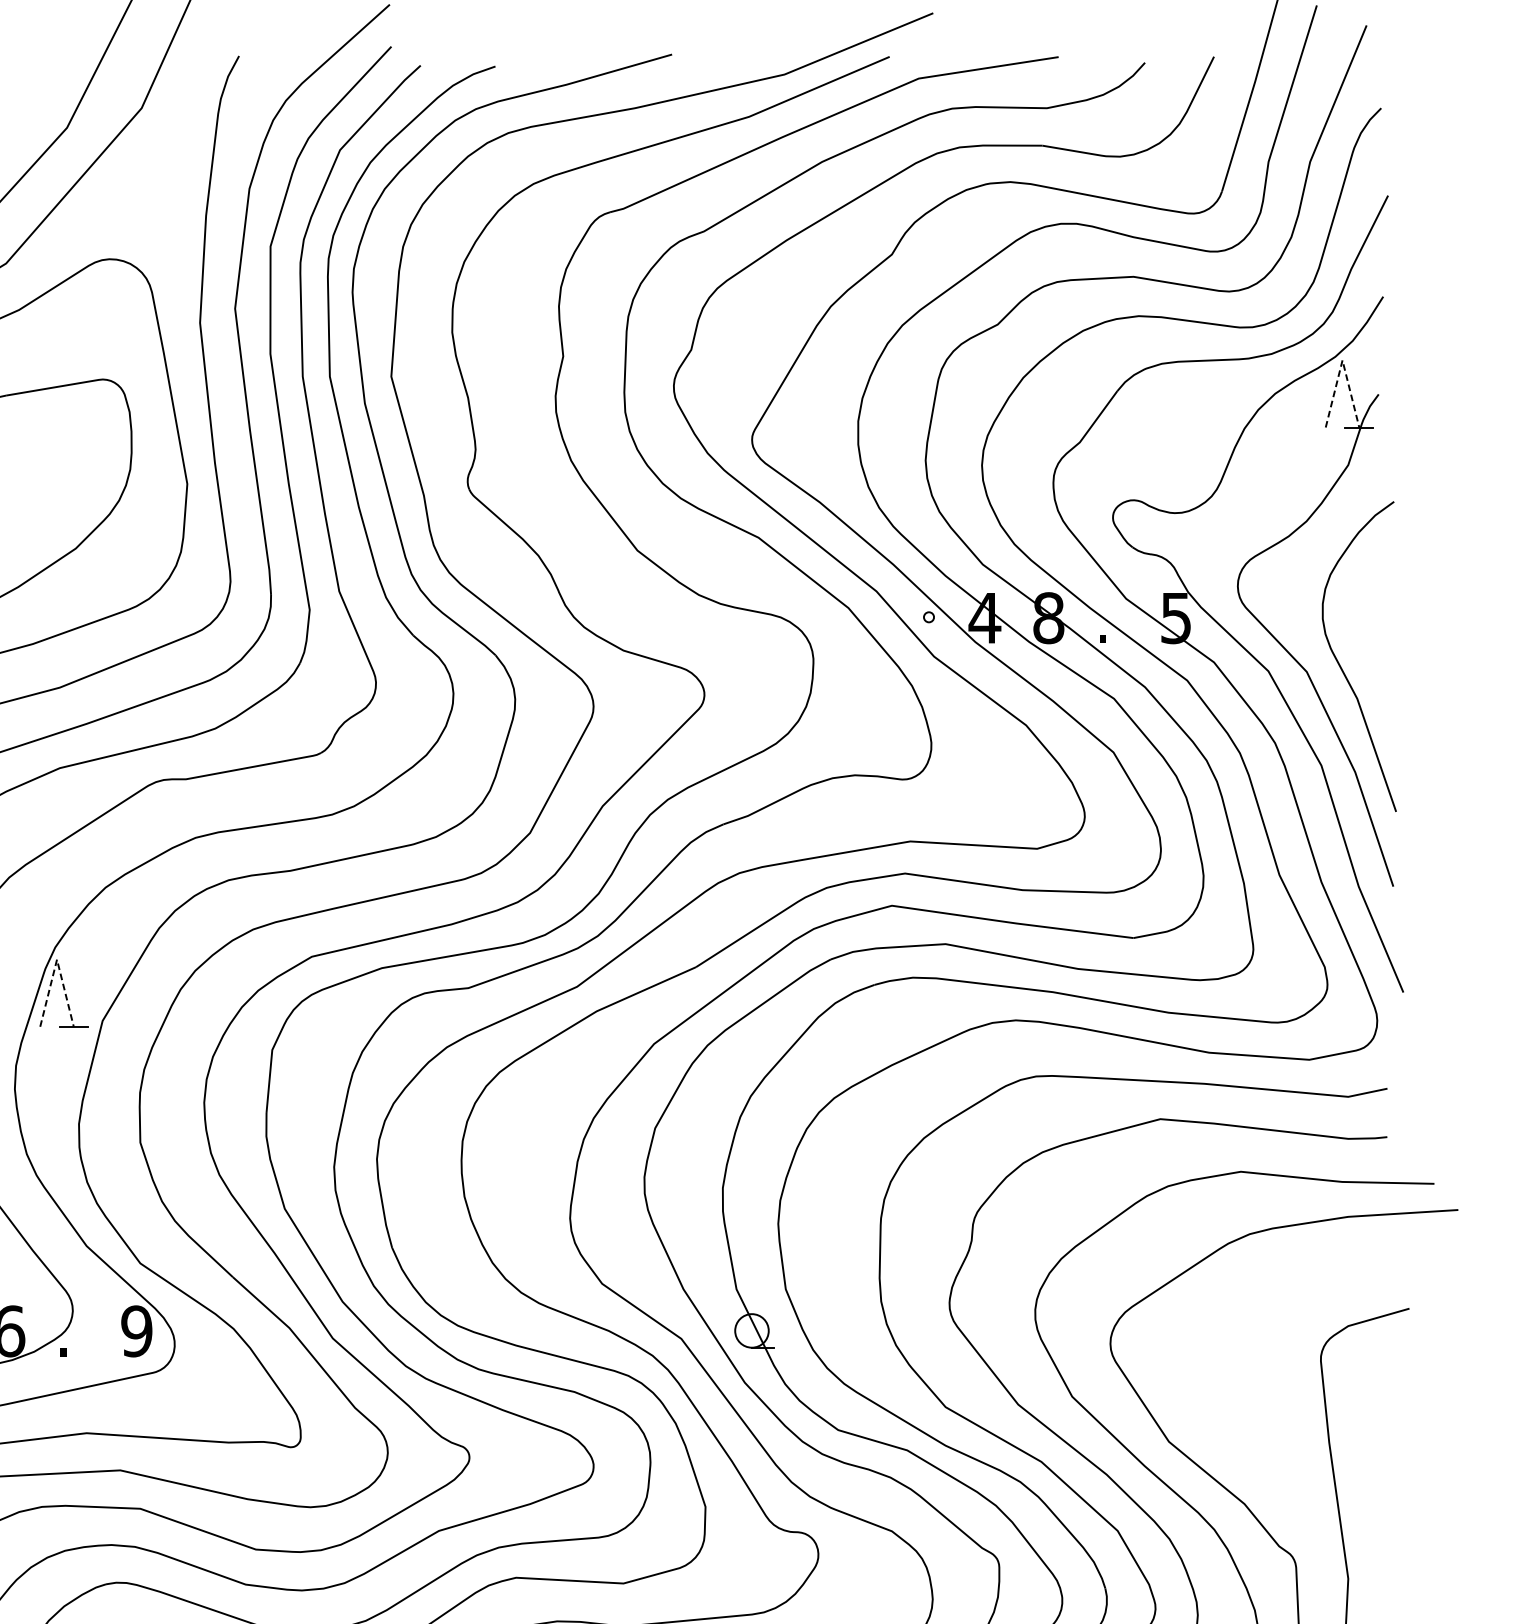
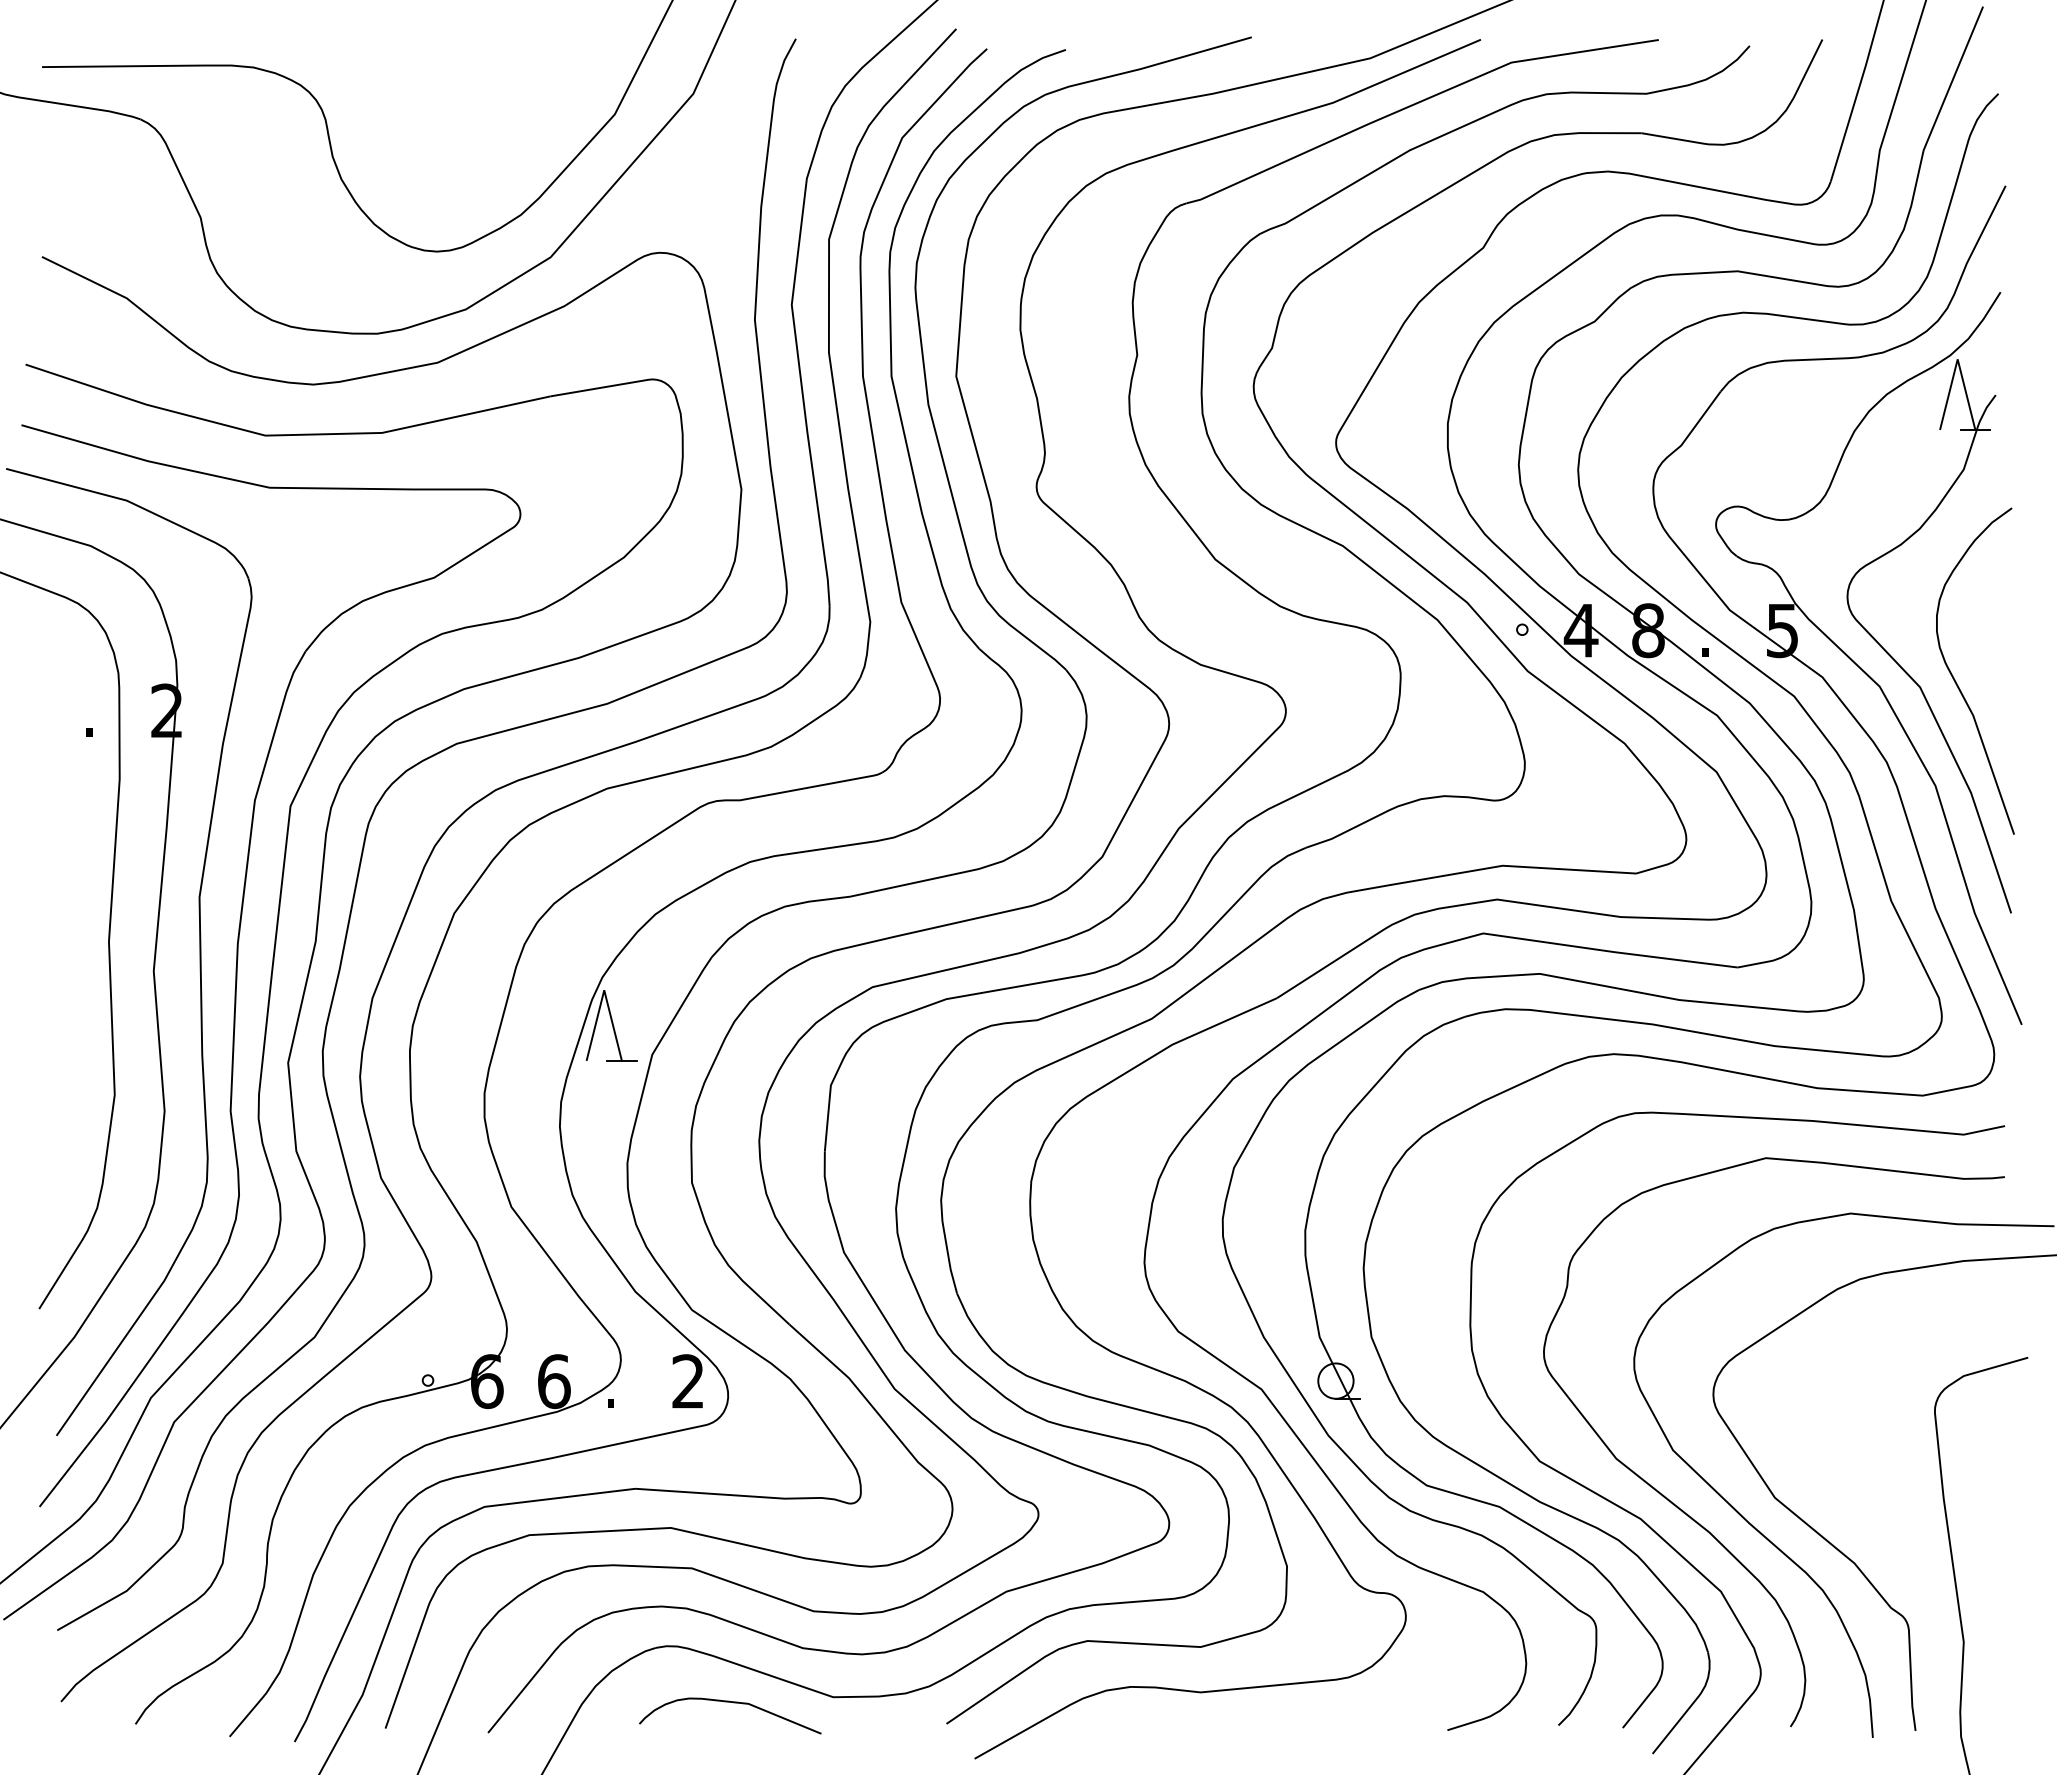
line: (1342, 360) -> (1957, 359), dashed -> solid
line: (57, 959) -> (604, 990), dashed -> solid
text: (136, 1331) -> (687, 1381), 9 -> 2

